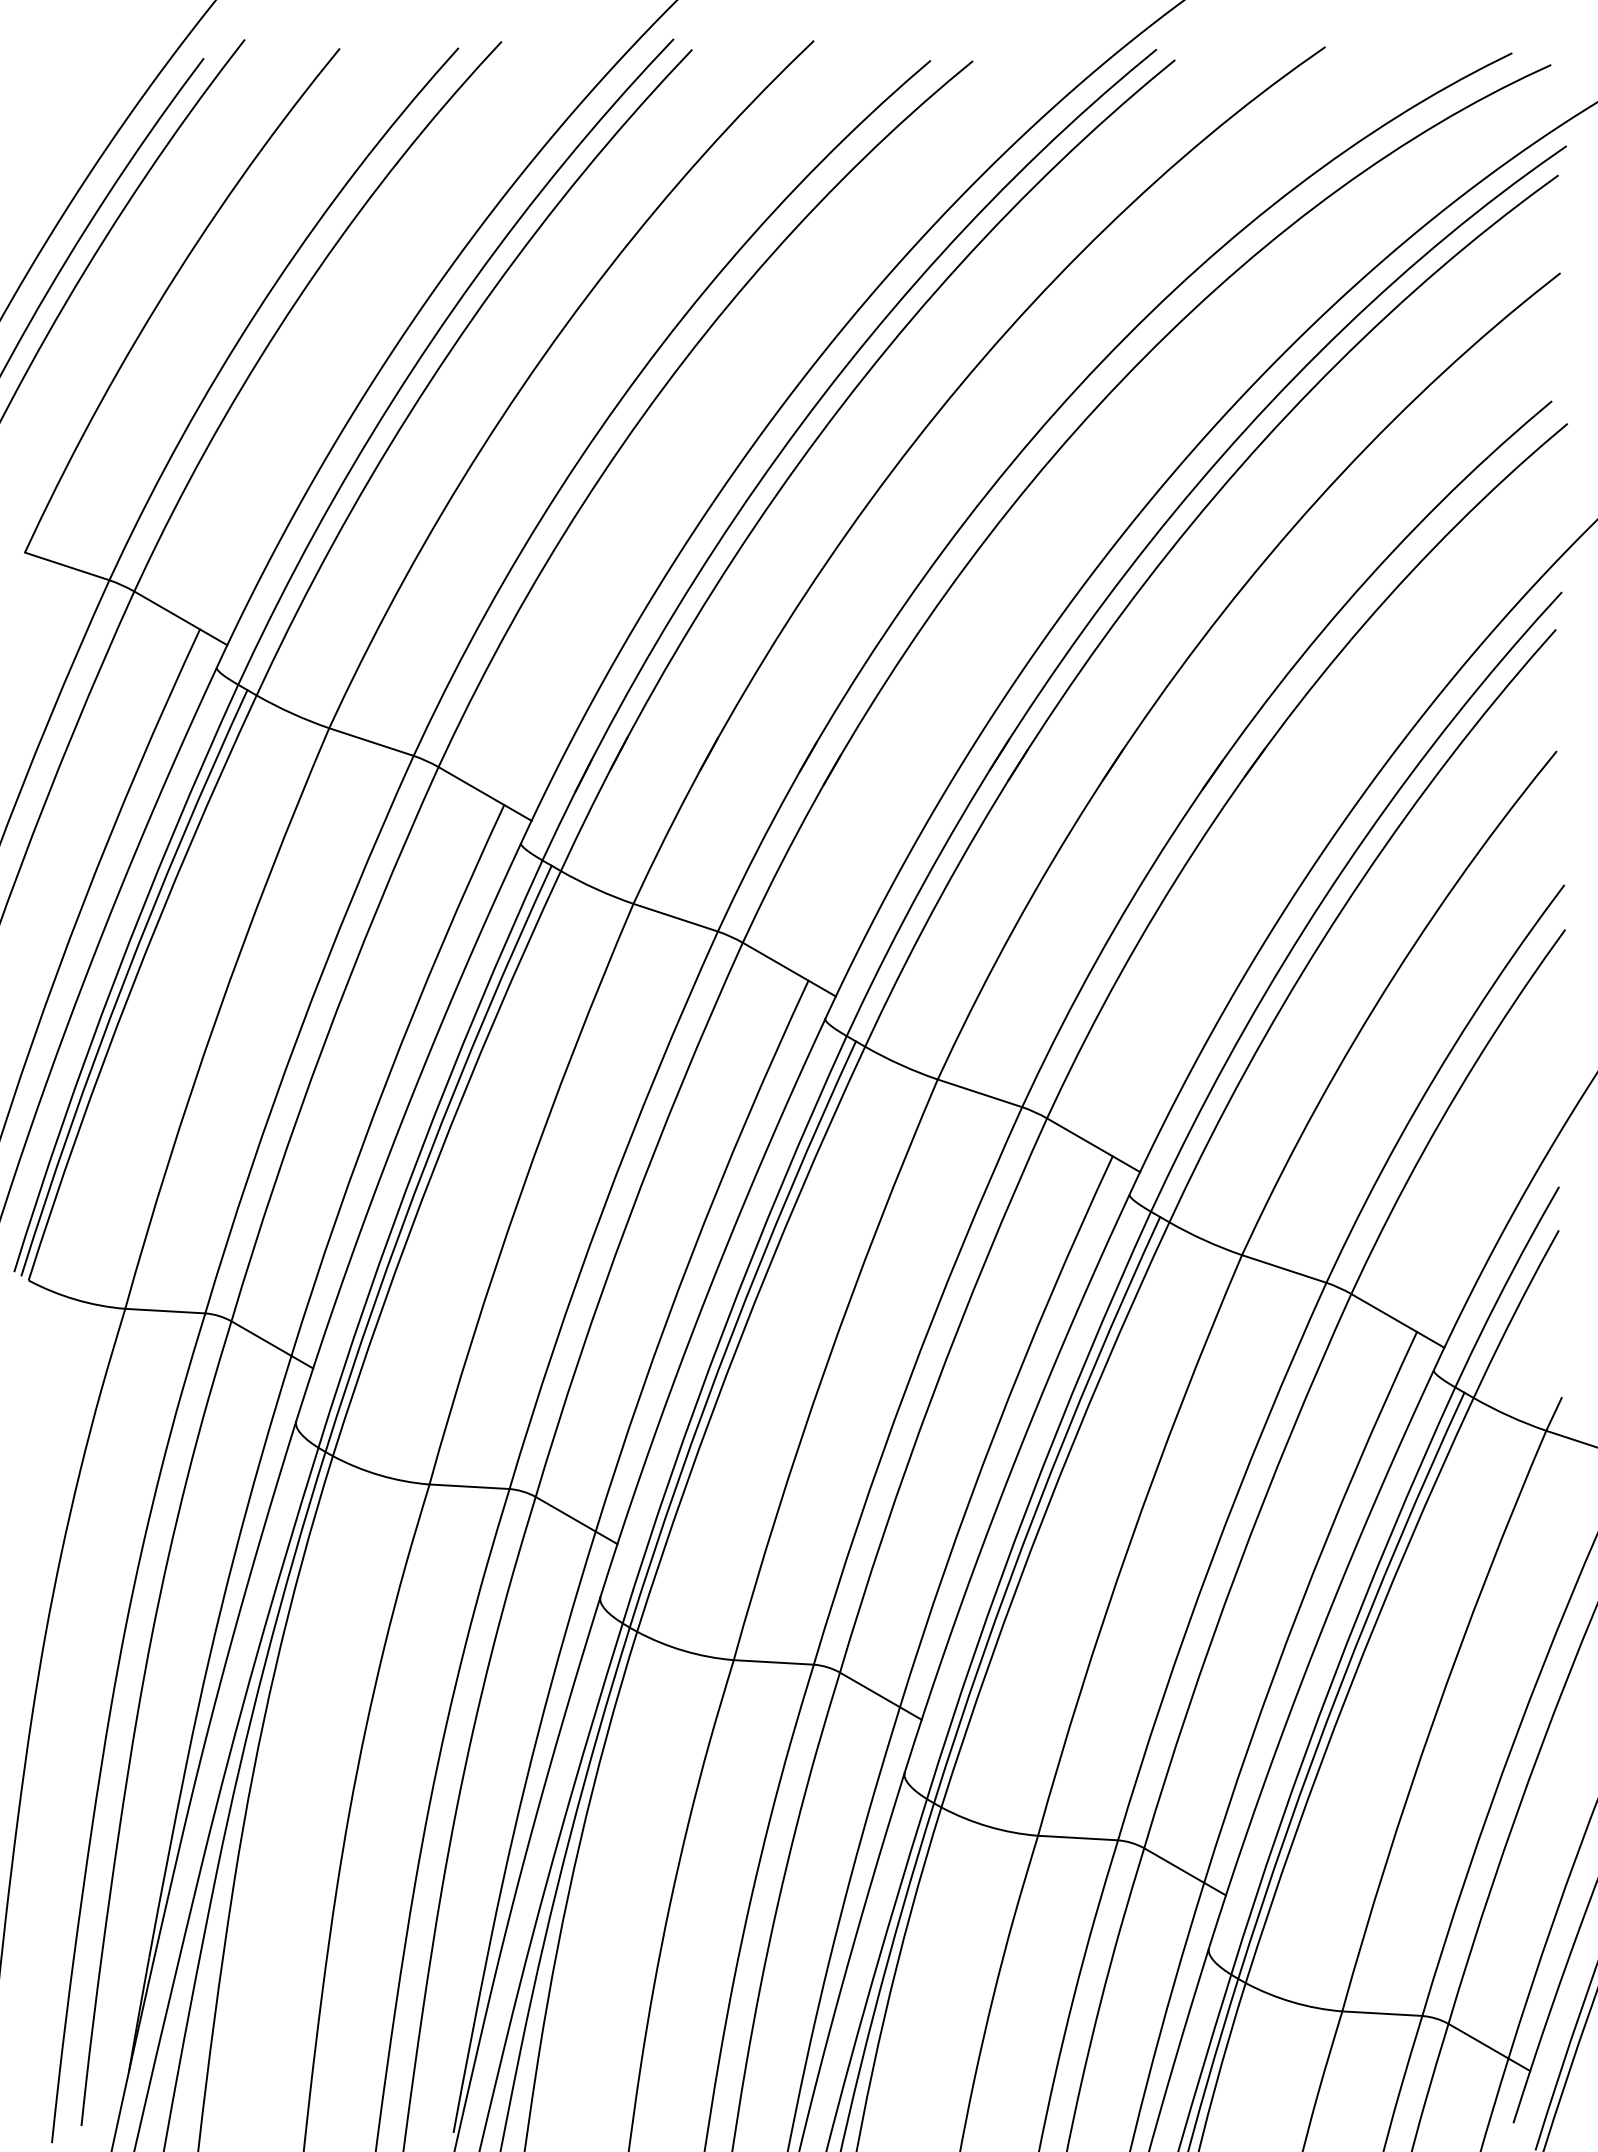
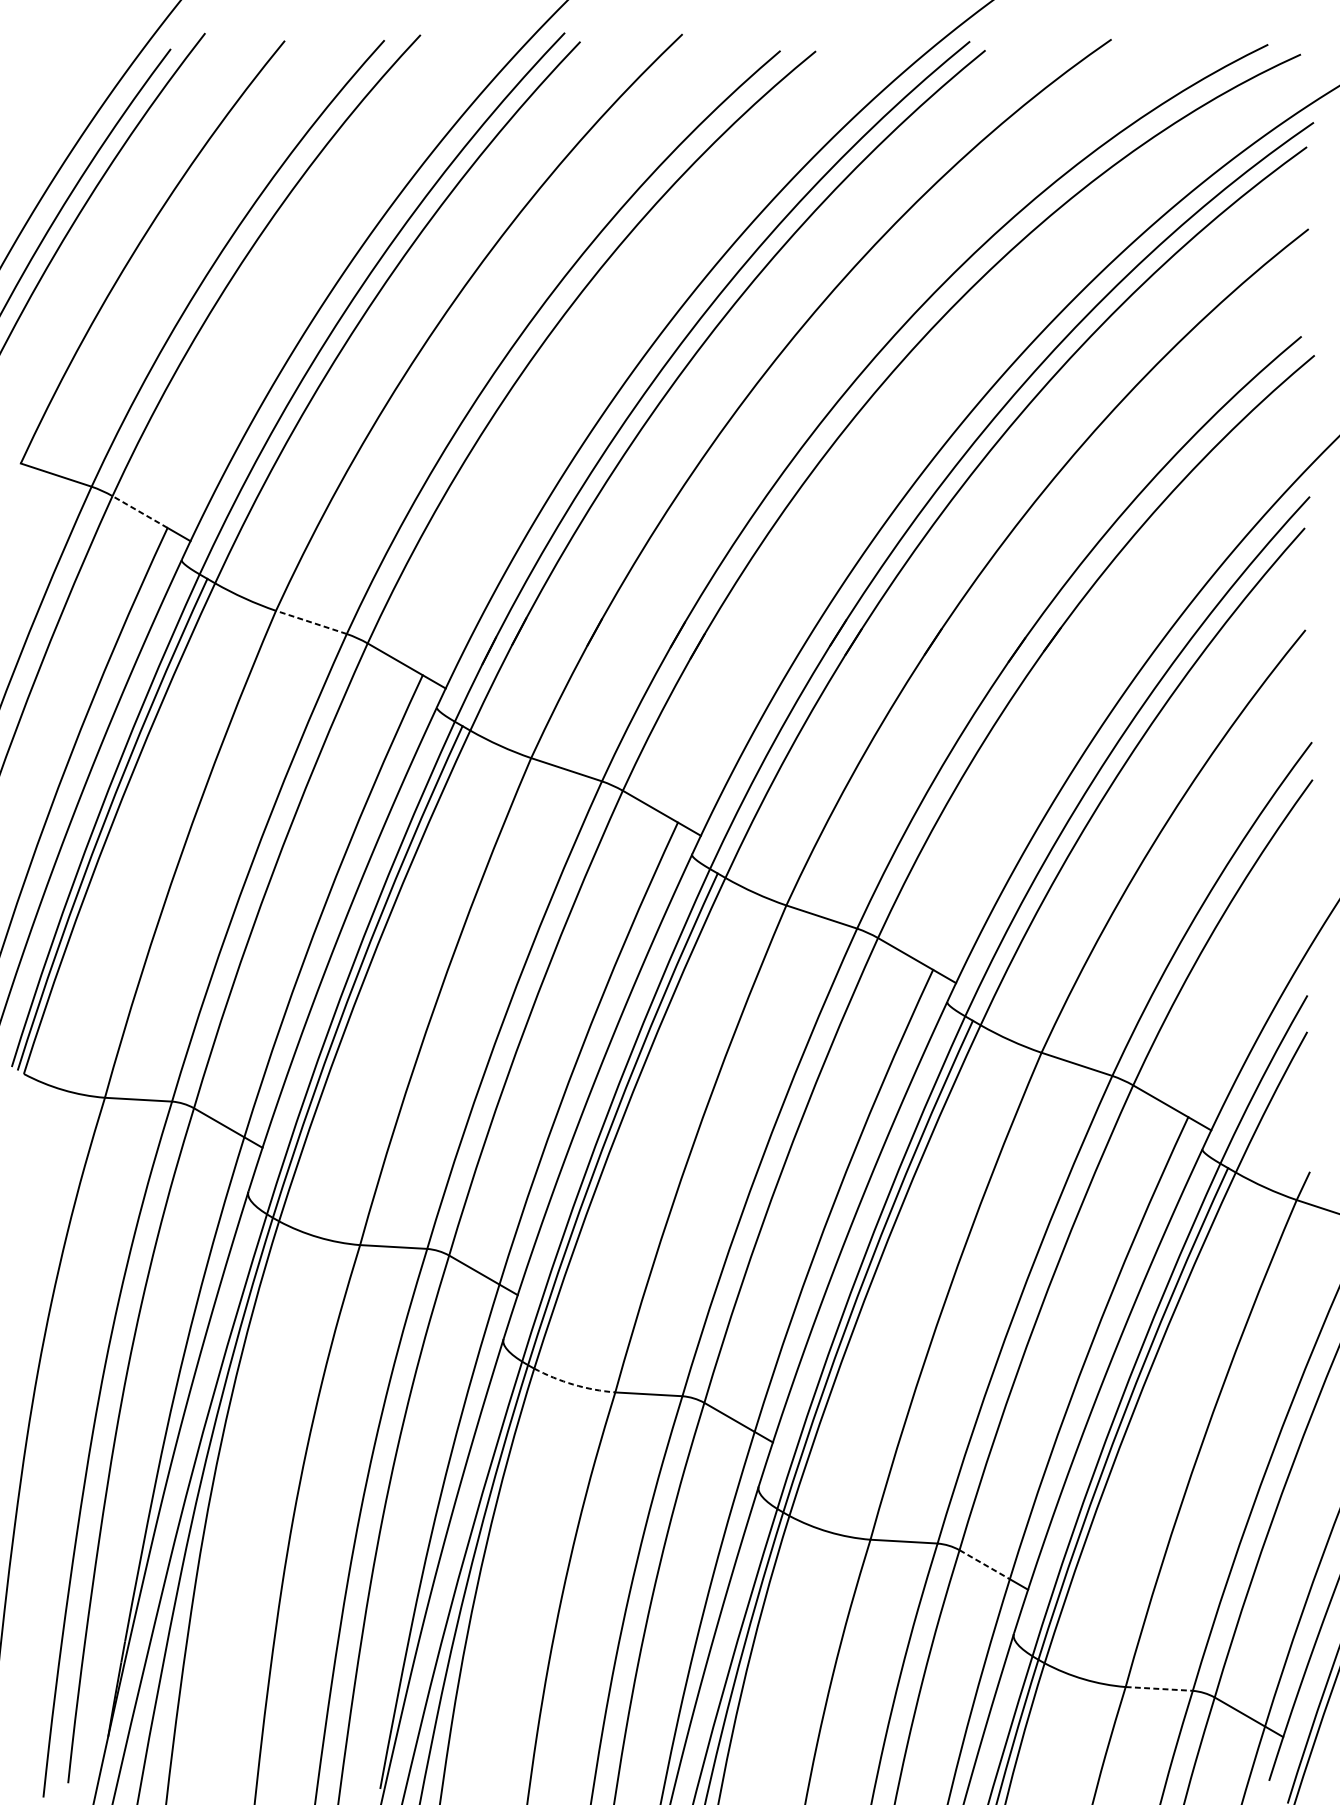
line: (167, 610) -> (140, 512), solid -> dashed
line: (370, 741) -> (310, 621), solid -> dashed
arc: (684, 1650) -> (573, 1384), solid -> dashed
line: (1174, 1865) -> (984, 1564), solid -> dashed
line: (1382, 2013) -> (1159, 1688), solid -> dashed

